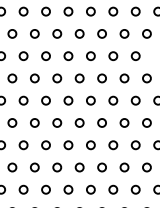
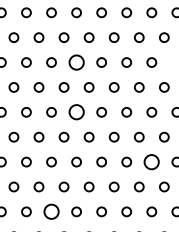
circle: (68, 56) -> (76, 62), size x1.6
circle: (68, 100) -> (76, 112), size x1.6
circle: (135, 144) -> (151, 161), size x1.6
circle: (46, 189) -> (51, 211), size x1.6

